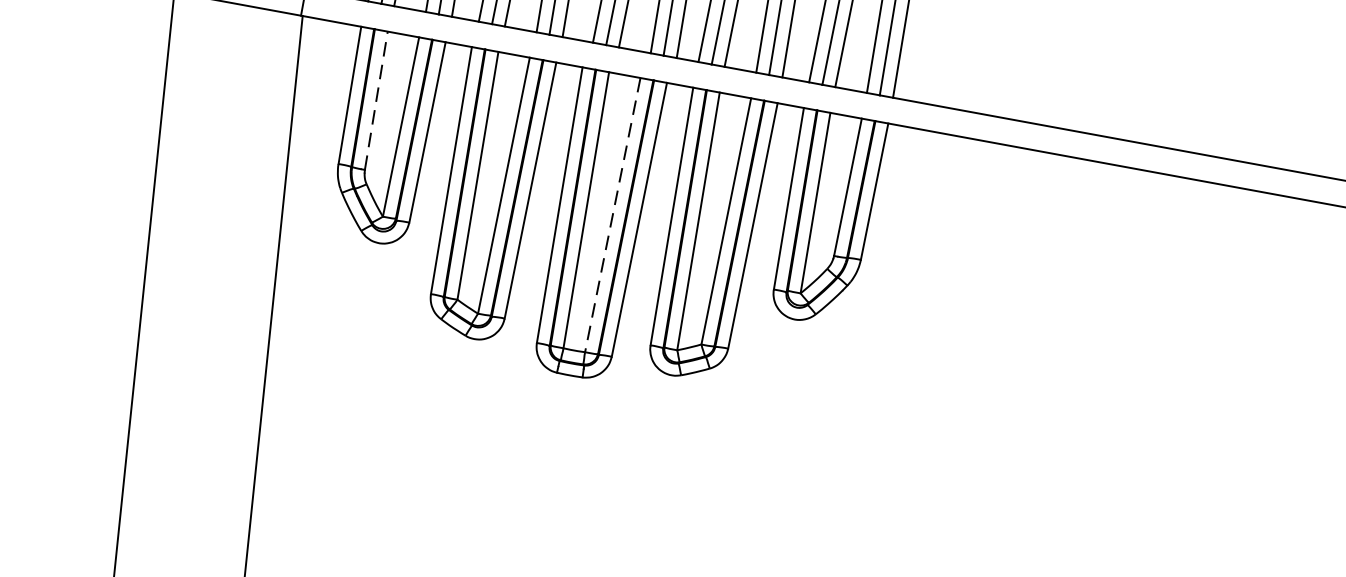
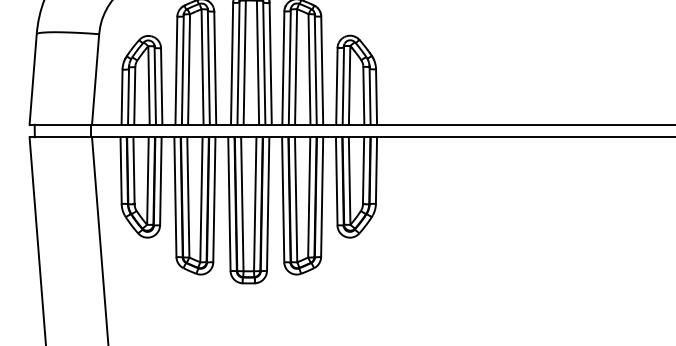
line: (377, 100) -> (134, 170), dashed -> solid
line: (613, 215) -> (255, 204), dashed -> solid

